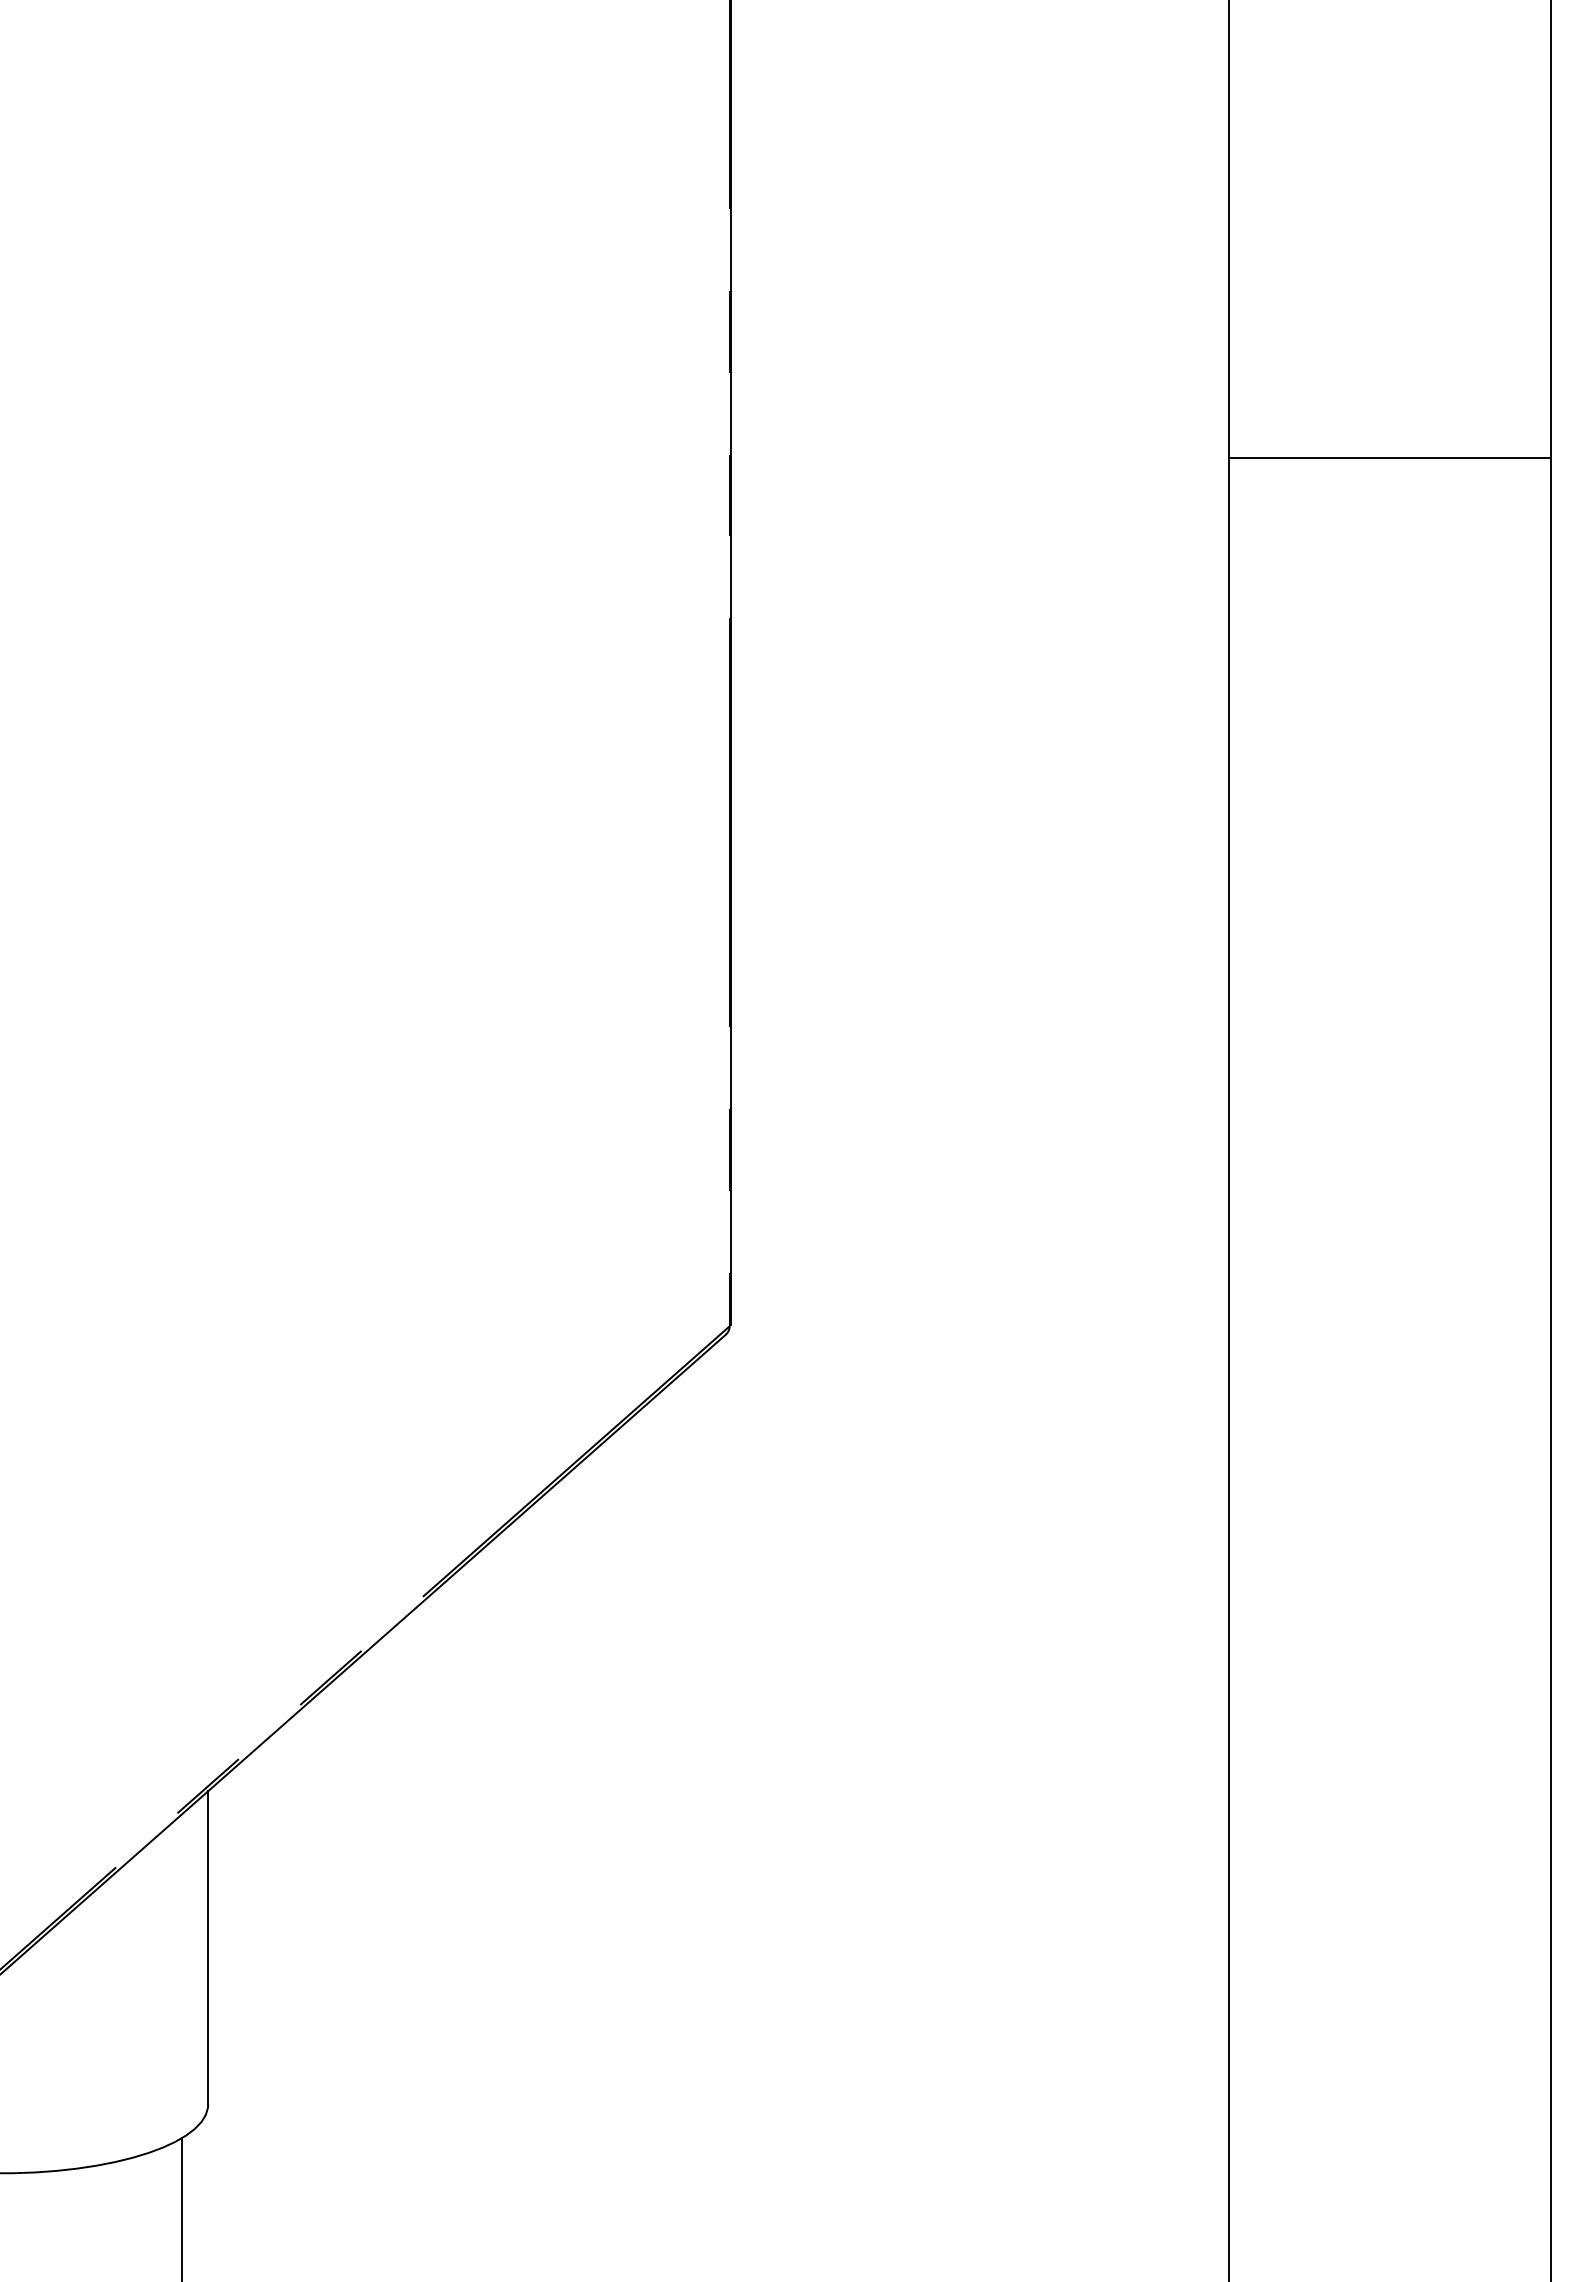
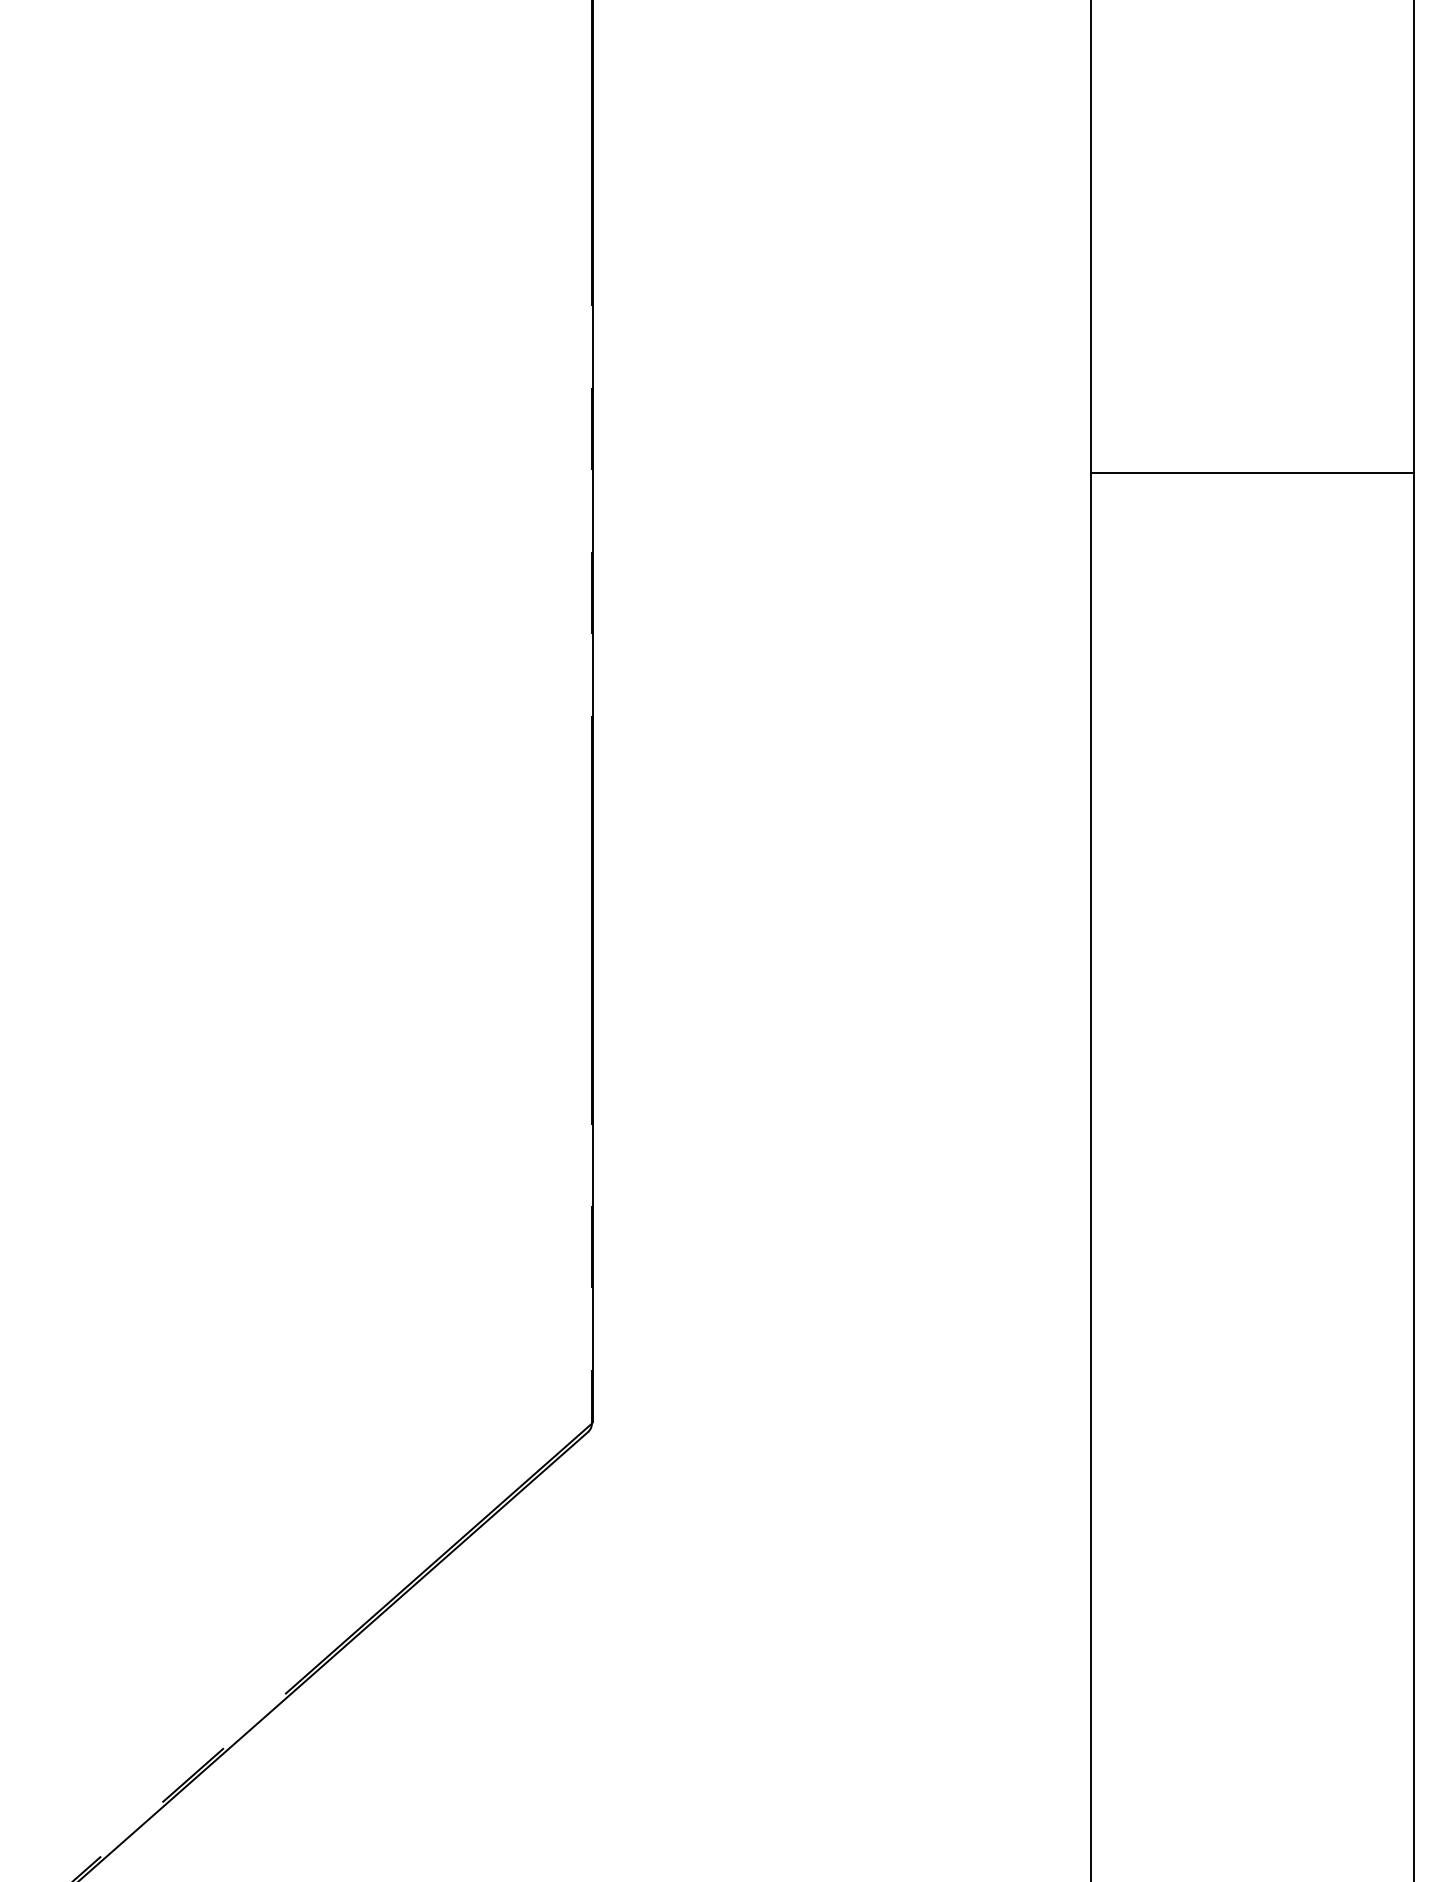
line: (1390, 457) -> (1252, 472), moved

